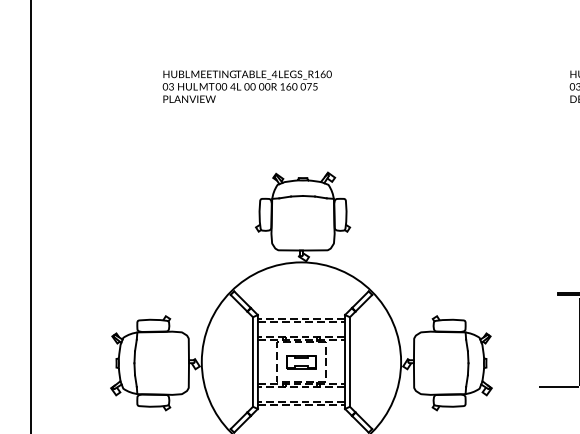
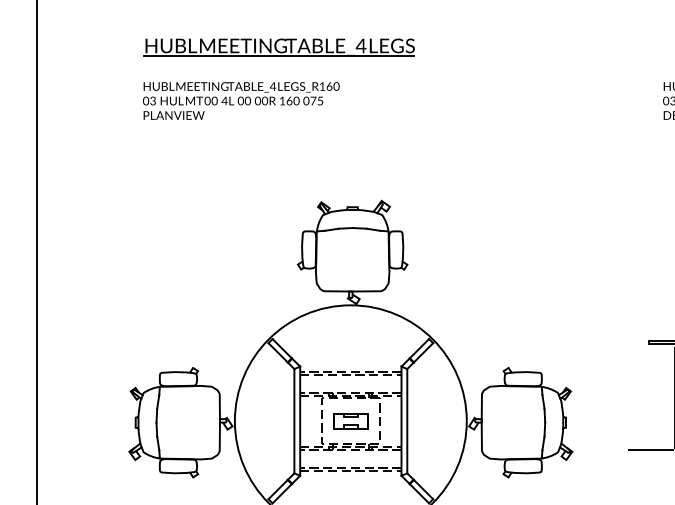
part: (239, 40) -> (278, 47), added
text: (246, 86) -> (240, 100), moved

